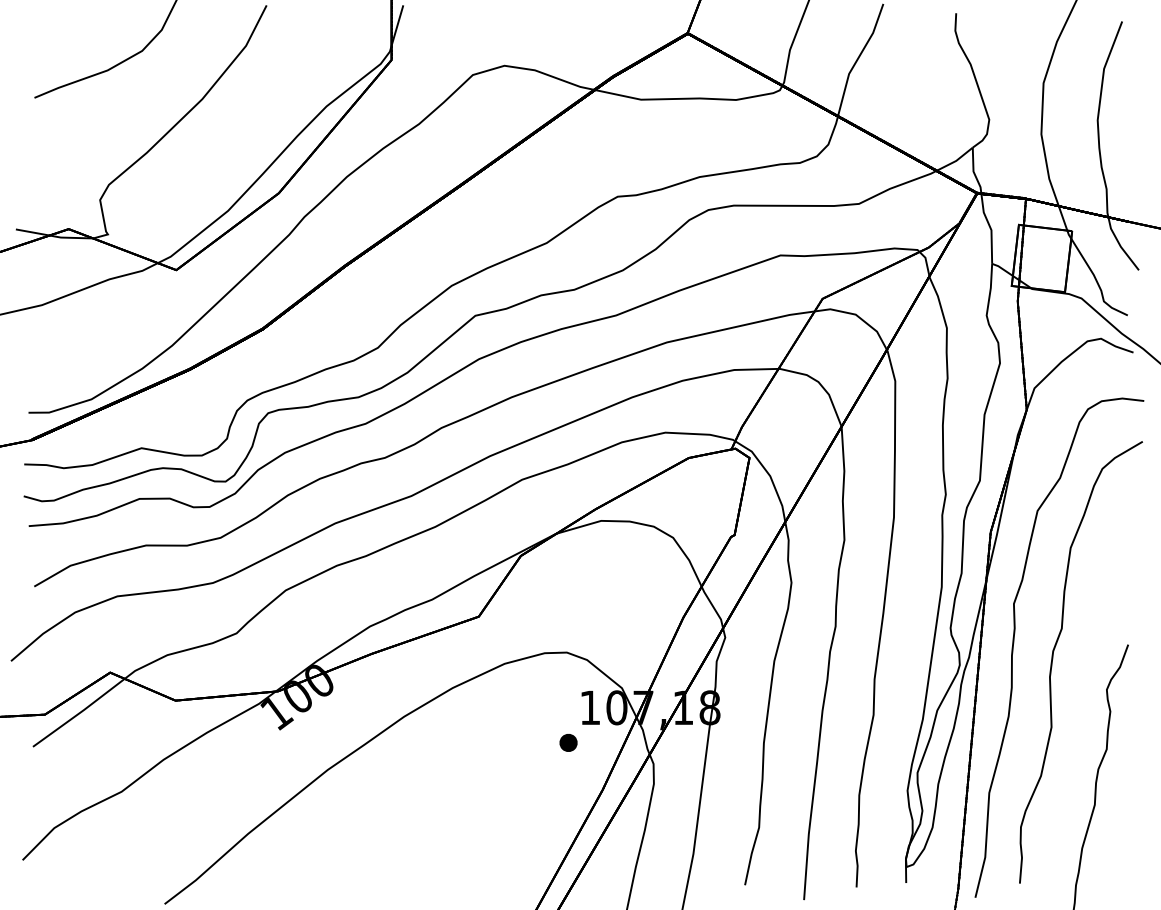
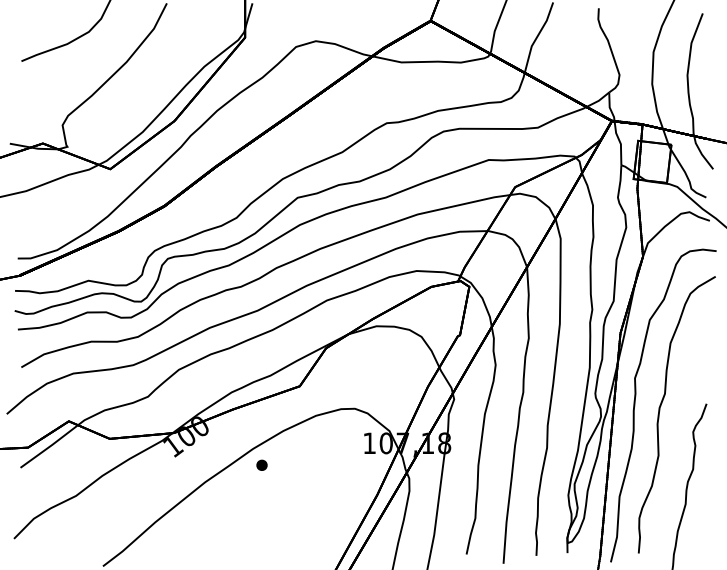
part: (567, 741) -> (261, 464), moved

